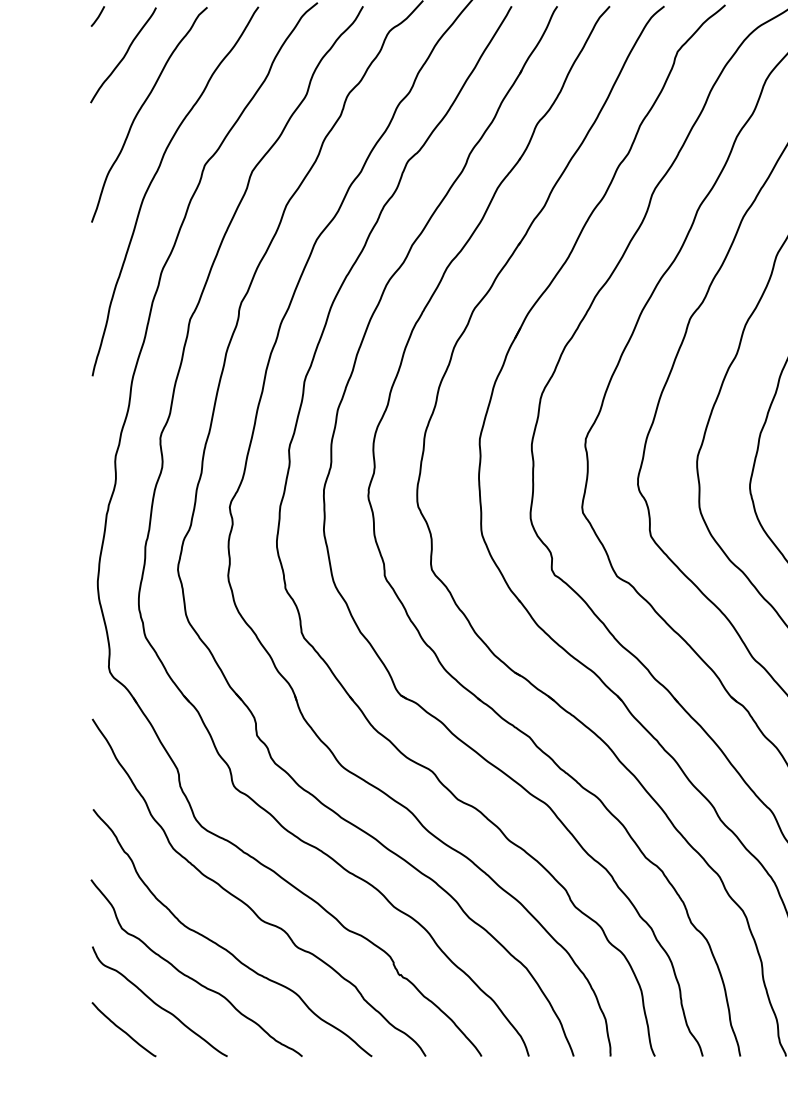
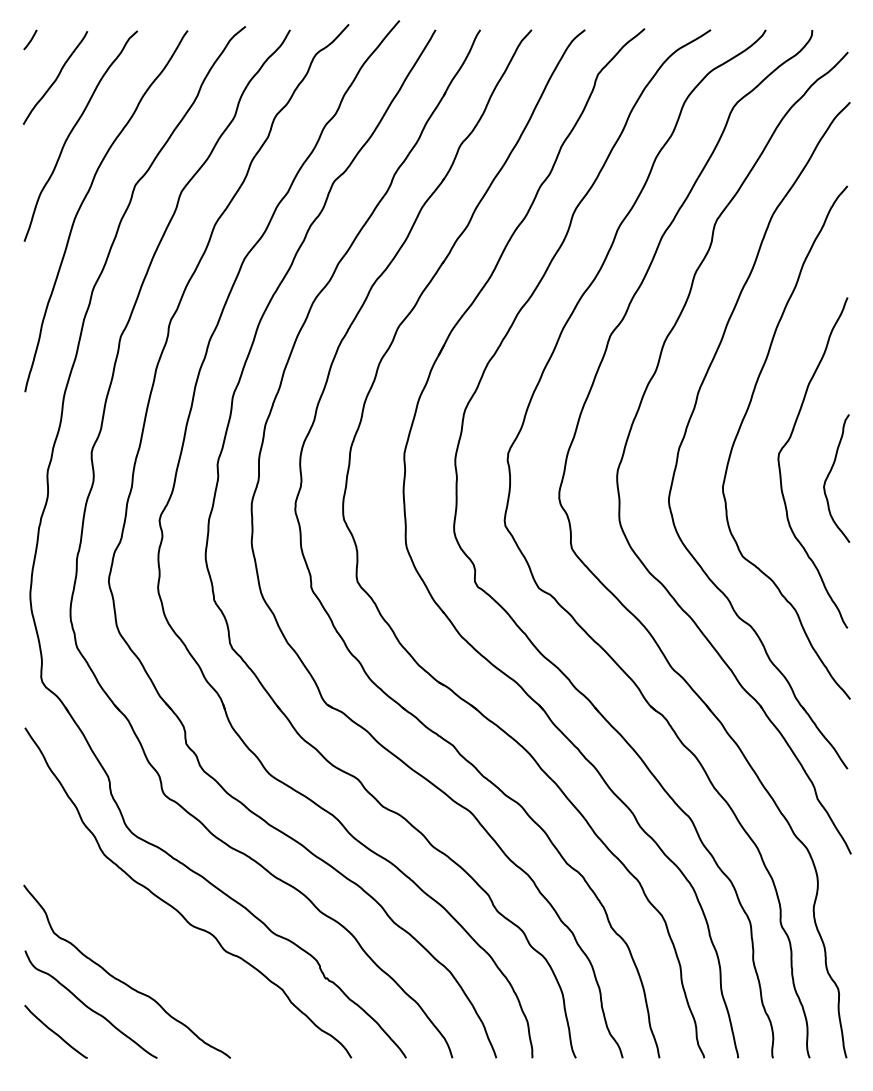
curve: (222, 946) -> (152, 950), removed

